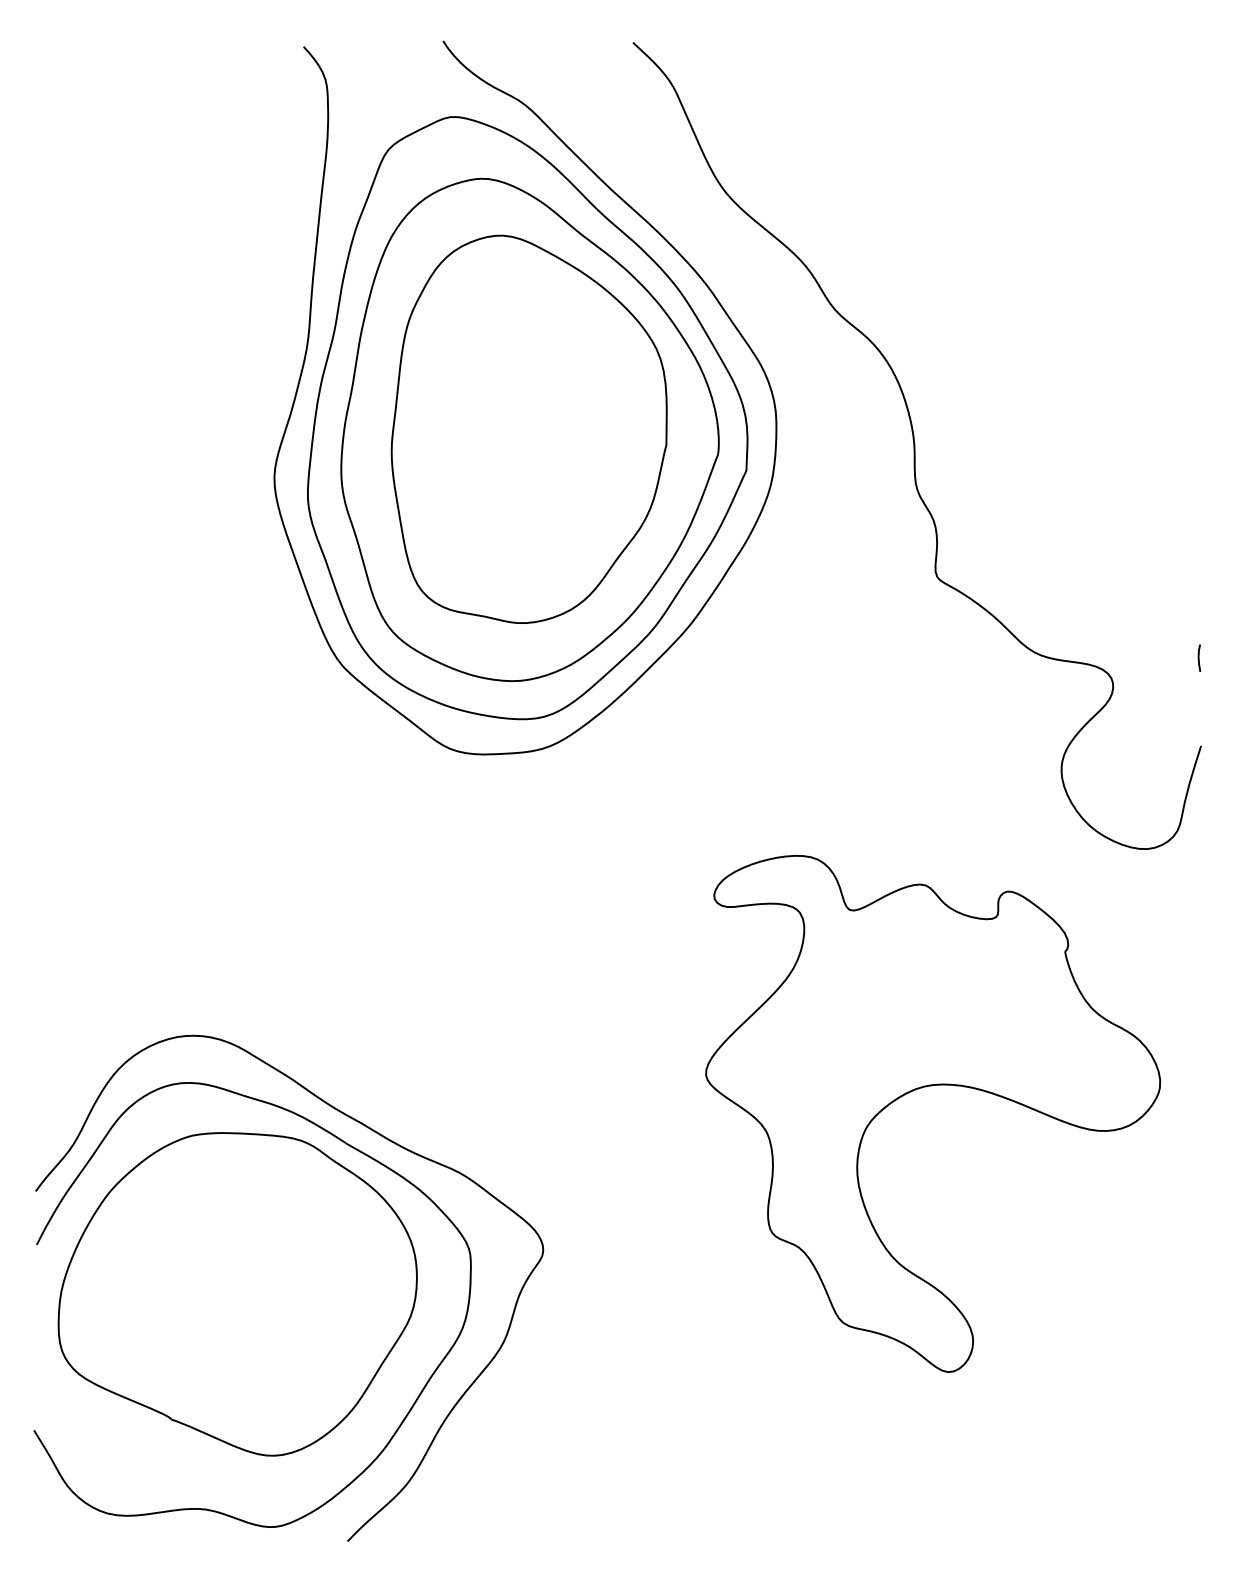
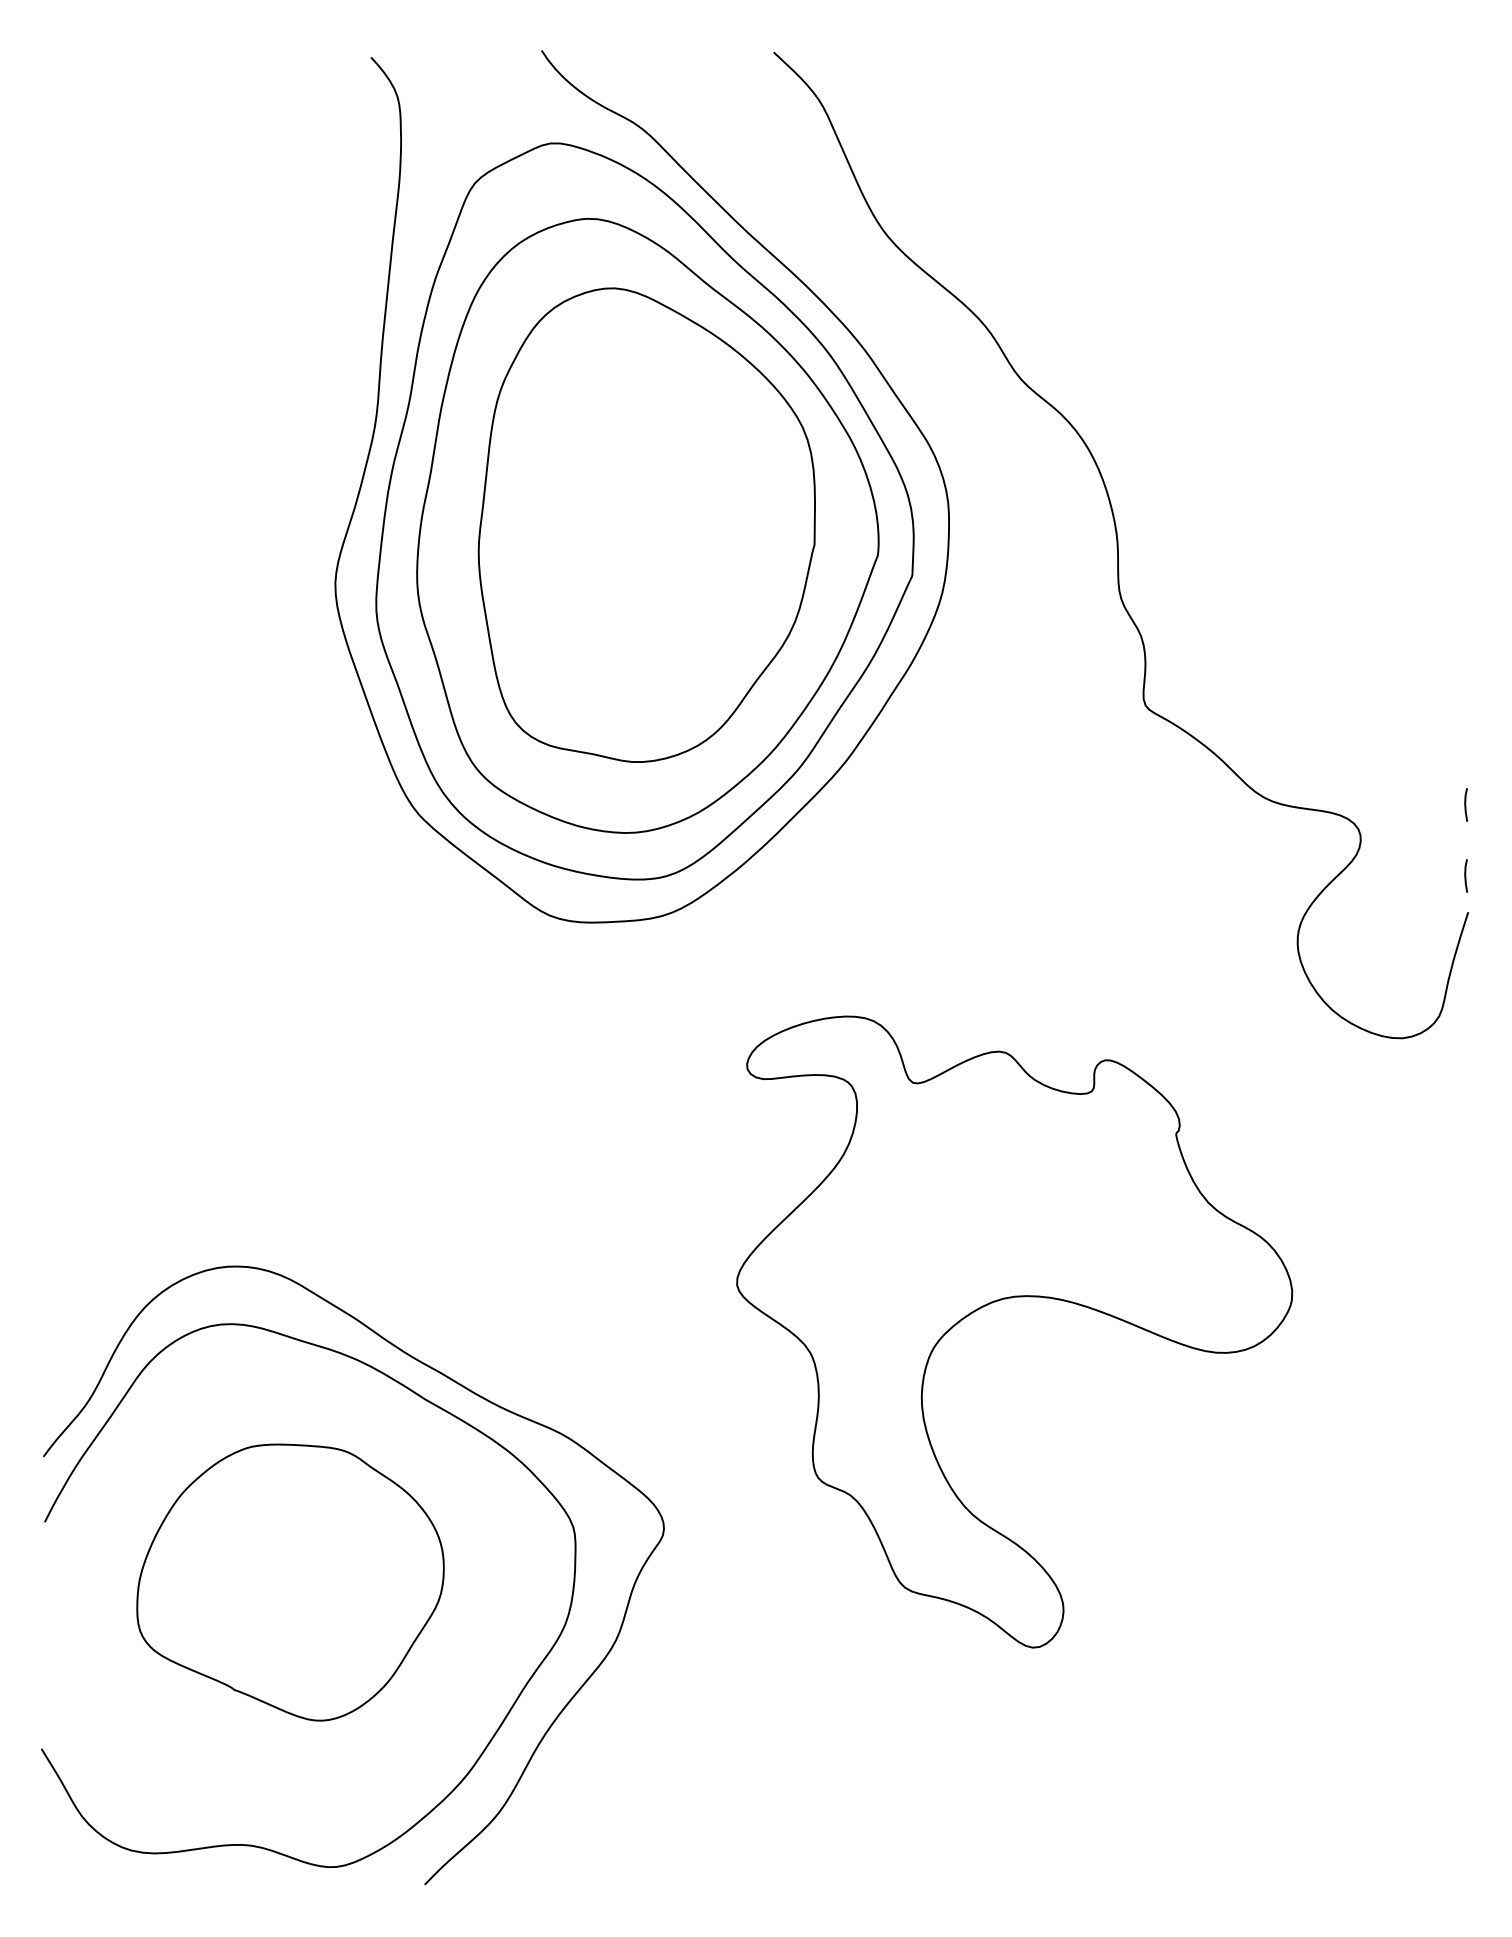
line: (1199, 715) -> (1466, 875), added
part: (926, 1087) -> (1006, 1299), moved
part: (237, 1294) -> (290, 1582), size x0.7

